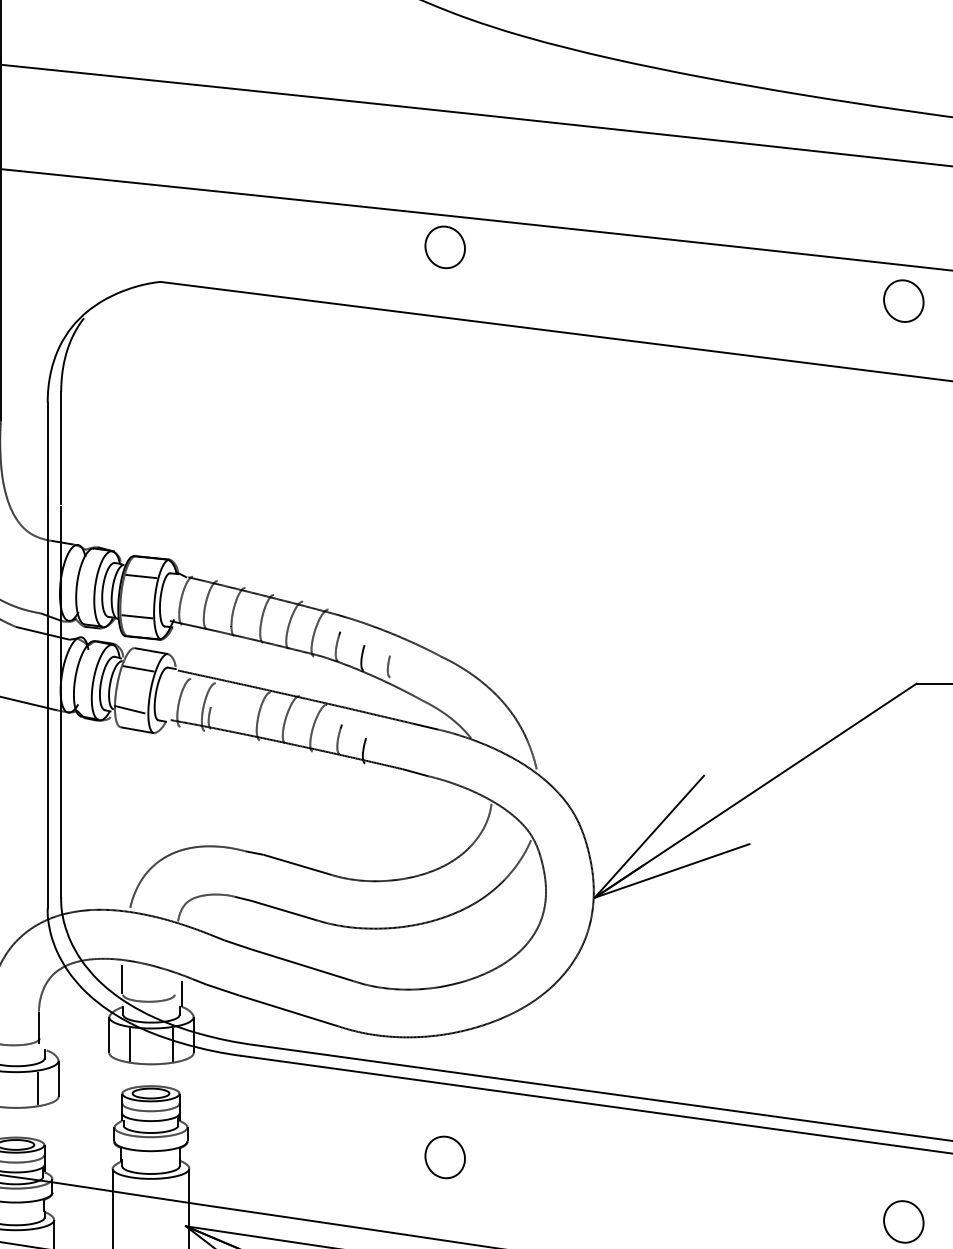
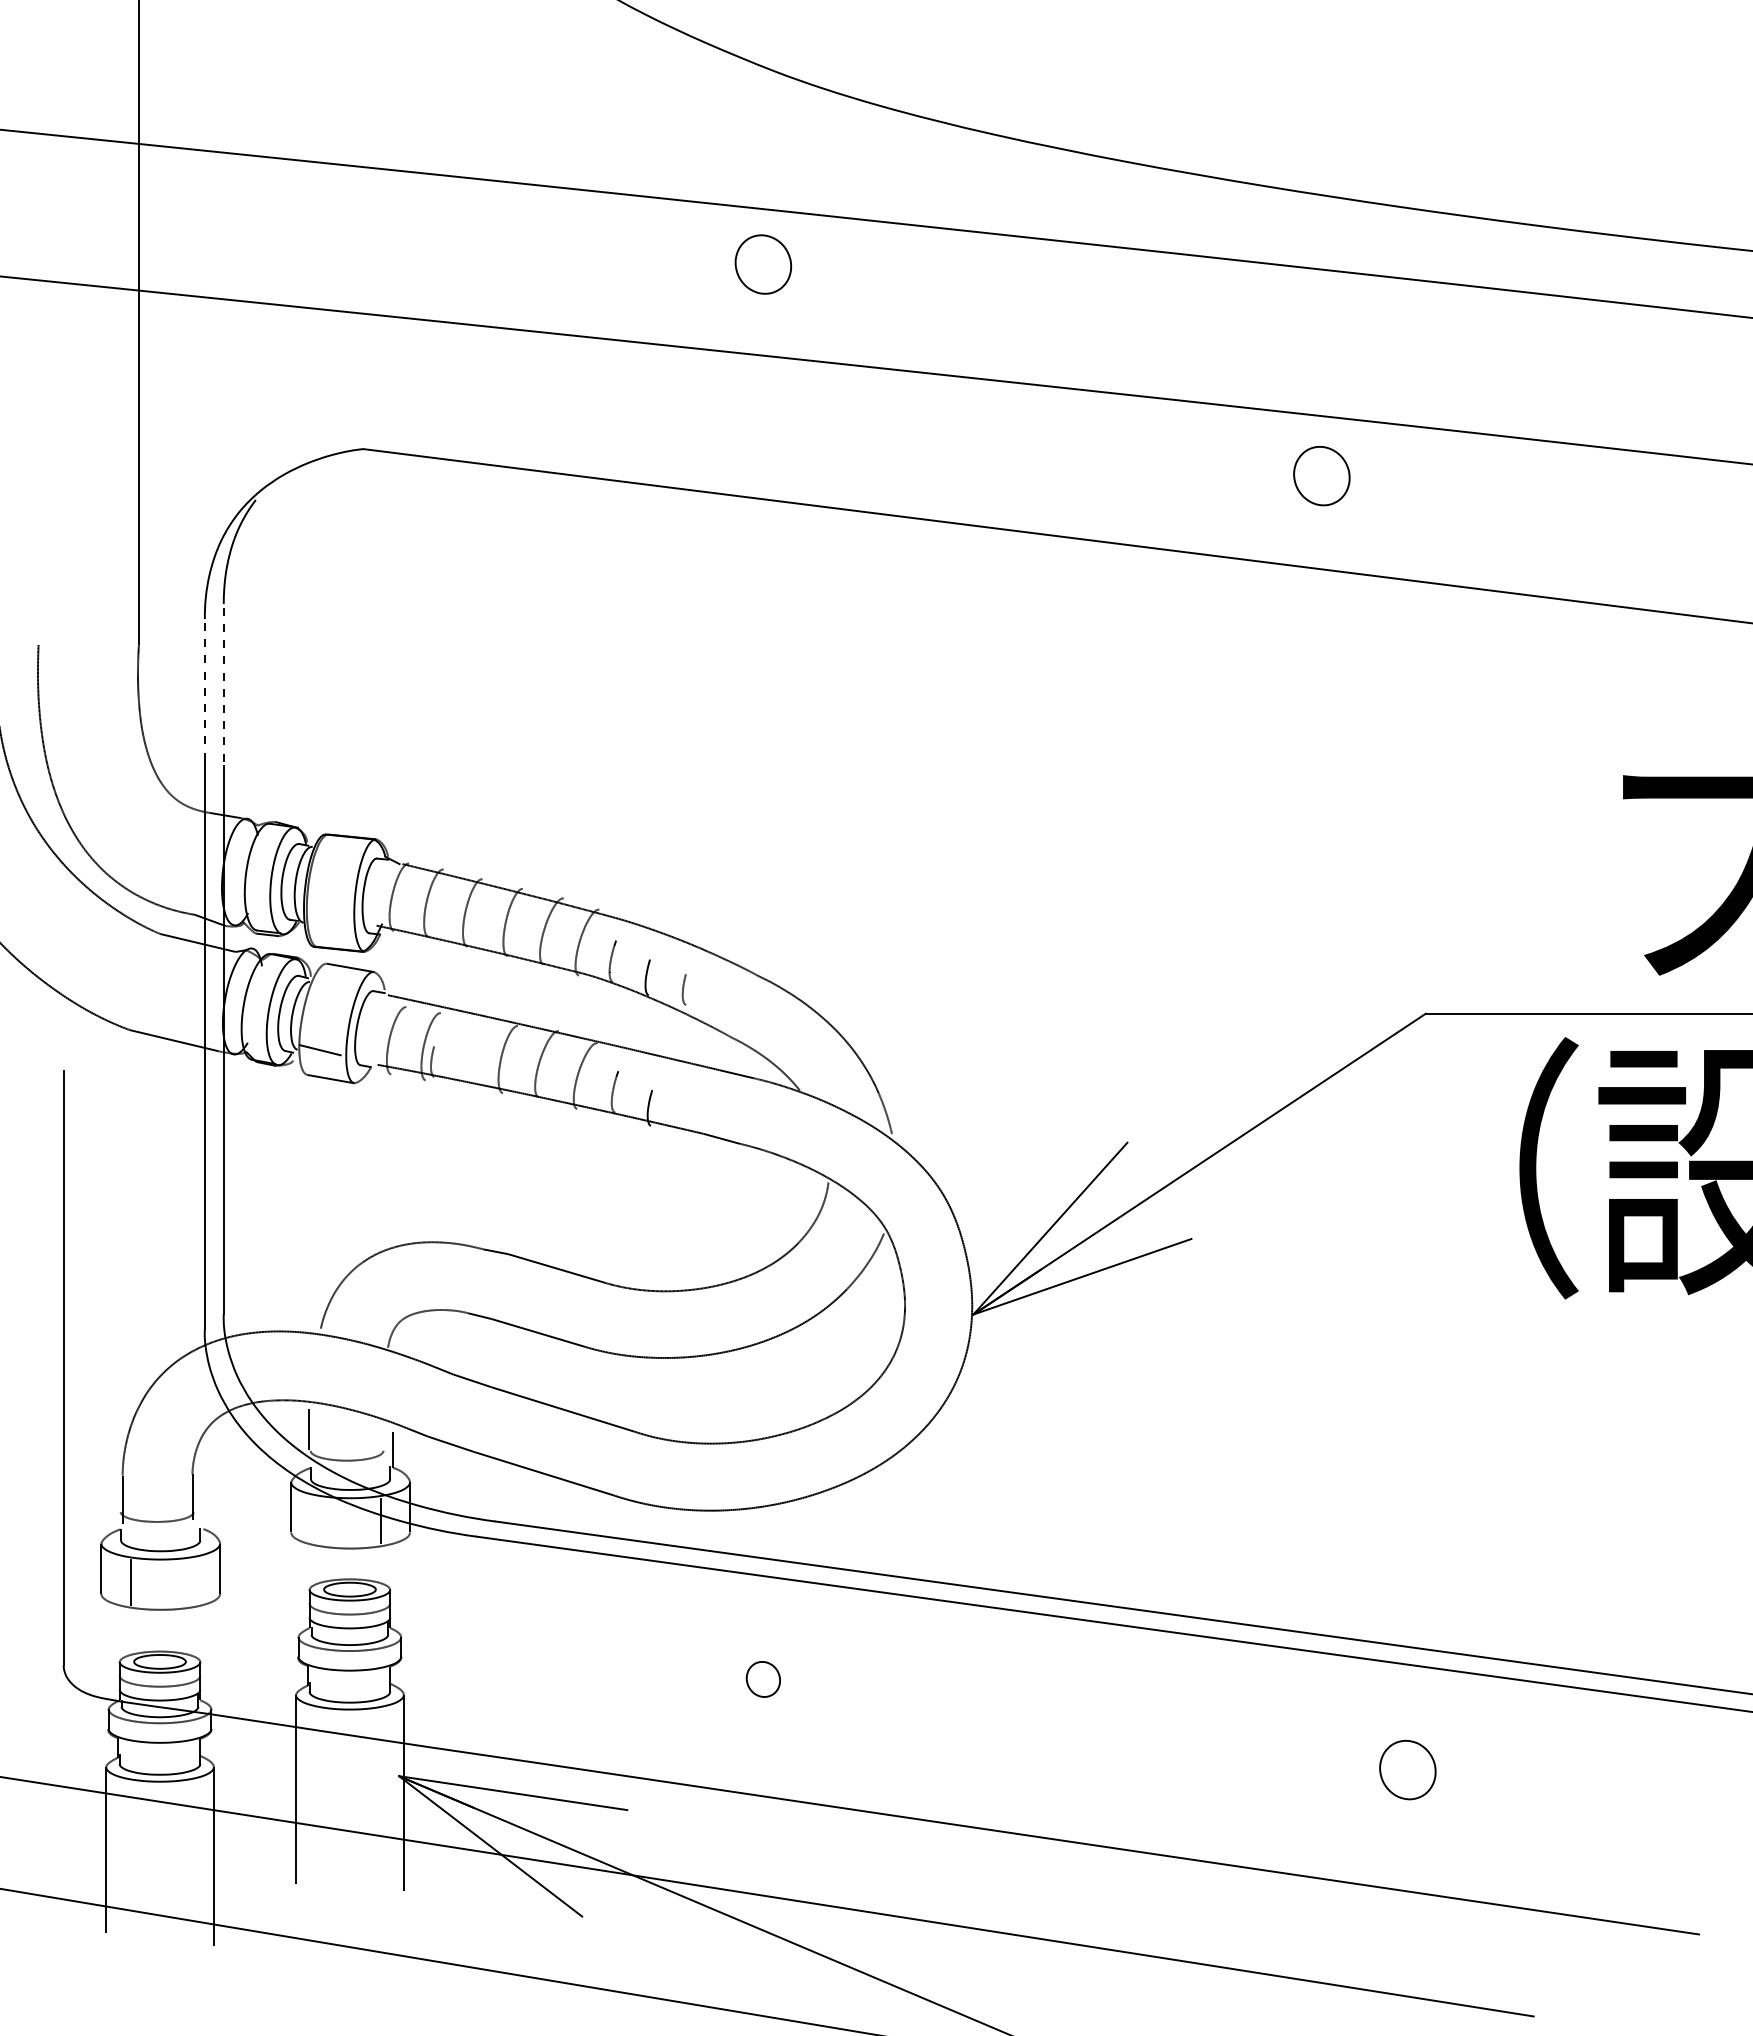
part: (445, 247) -> (763, 264), moved
part: (903, 301) -> (1321, 476), moved
line: (61, 448) -> (223, 682), solid -> dashed
line: (47, 452) -> (204, 689), solid -> dashed
line: (141, 576) -> (336, 862), removed
line: (137, 616) -> (330, 919), removed
line: (138, 668) -> (332, 992), removed
line: (130, 1045) -> (321, 1521), removed
line: (38, 1088) -> (191, 1582), removed
part: (445, 1157) -> (763, 1679), size x0.6

